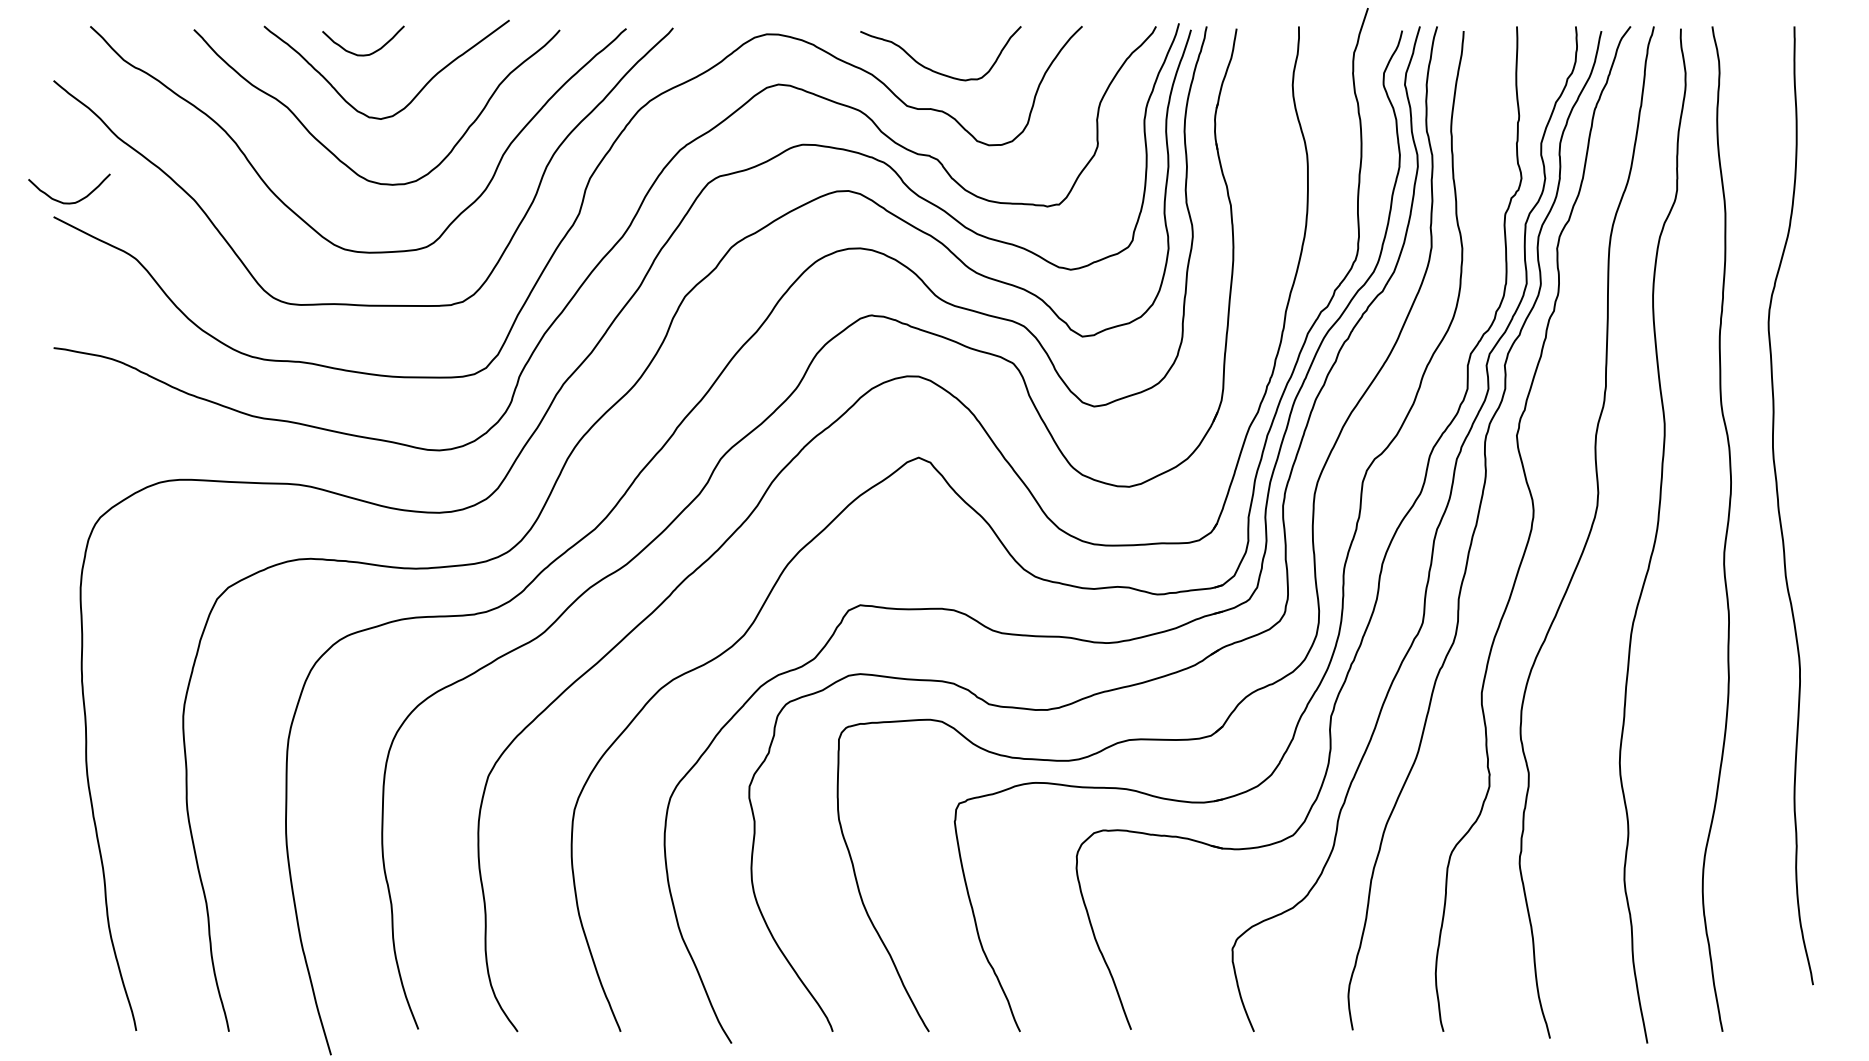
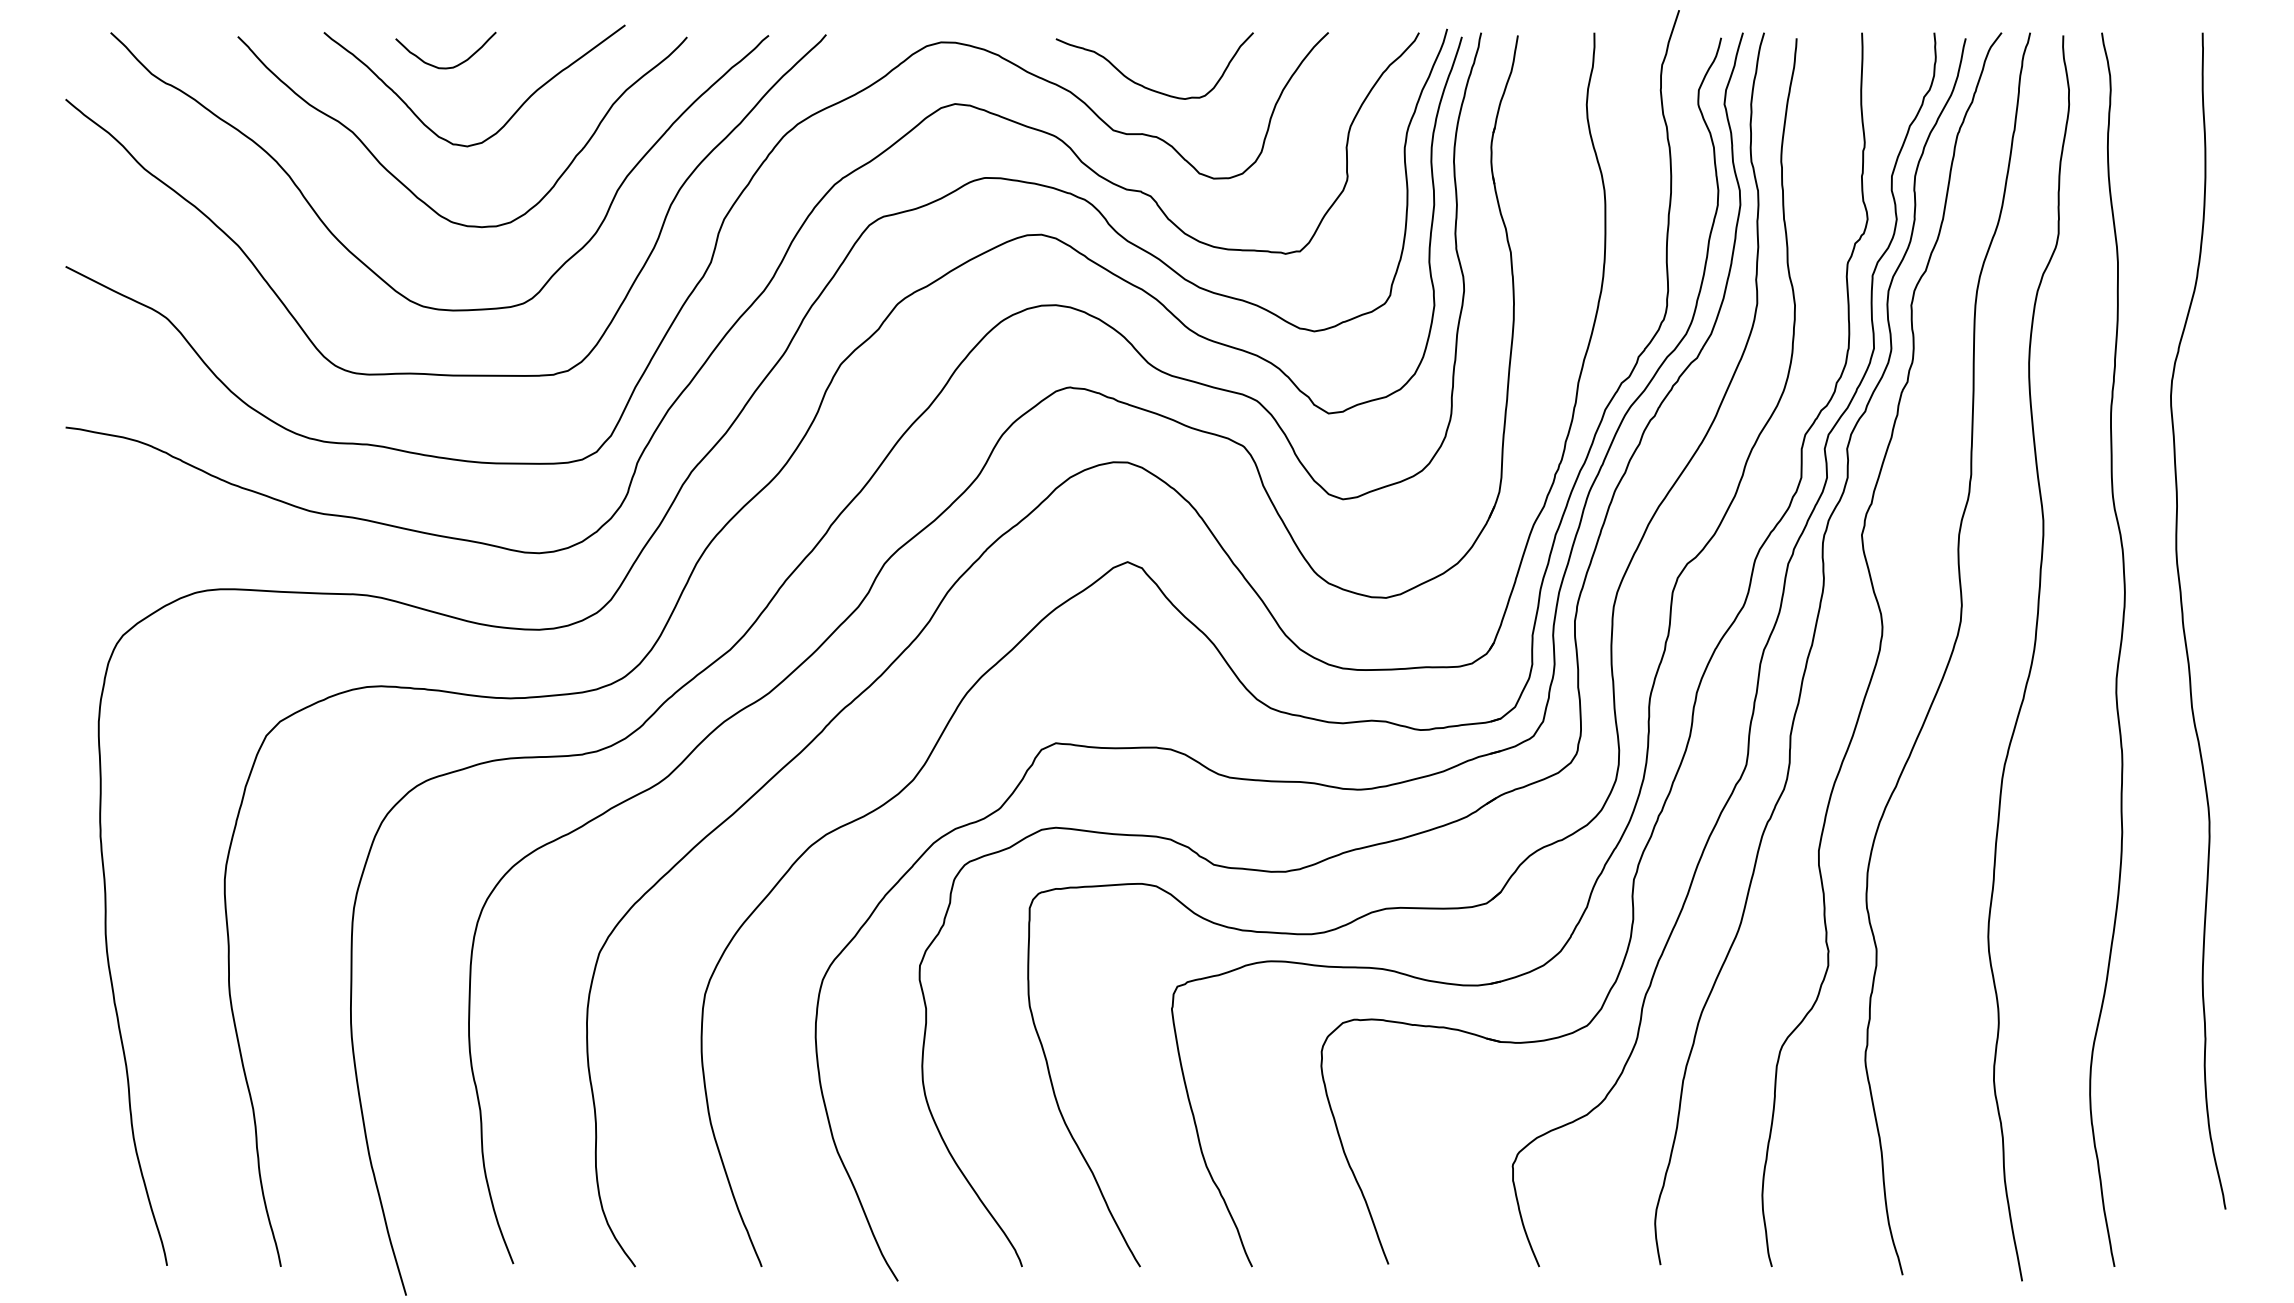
curve: (69, 202) -> (85, 248), removed

